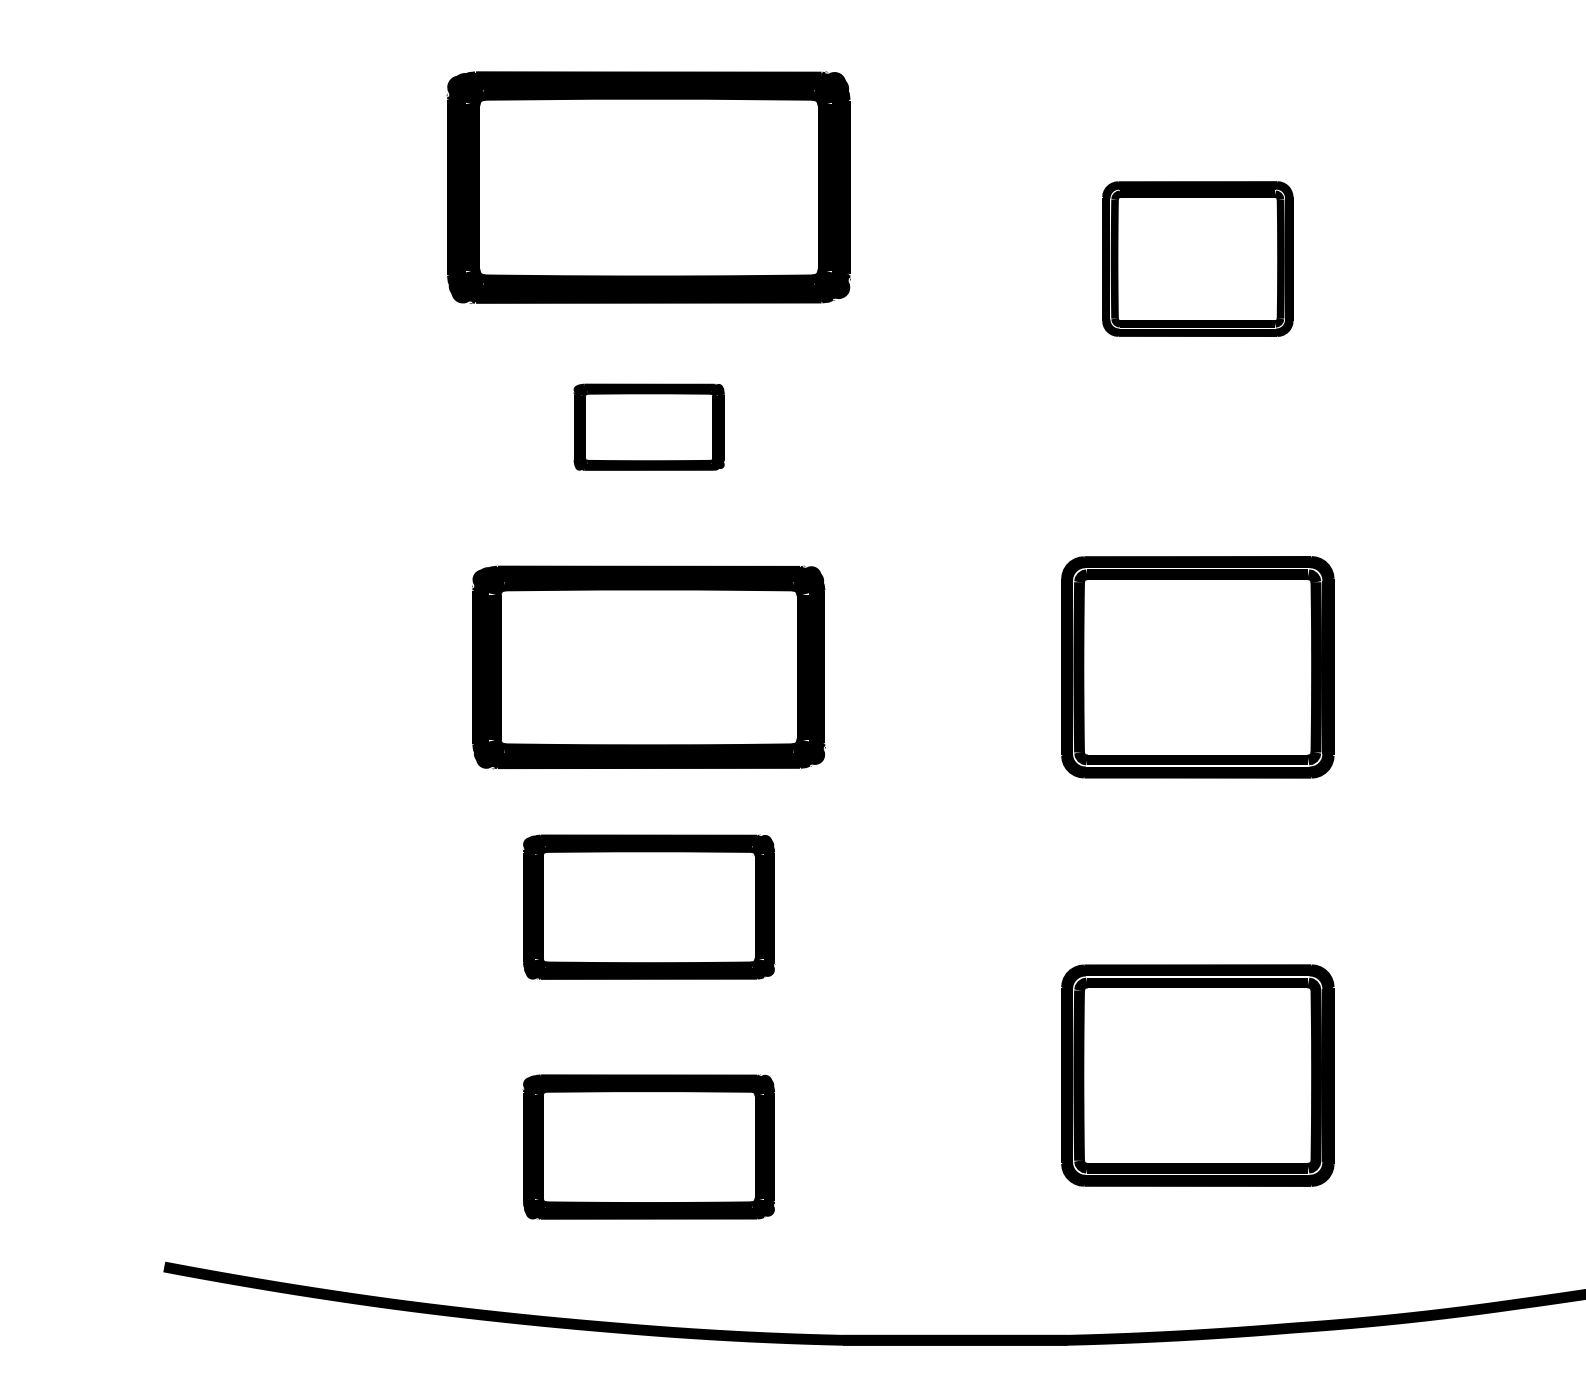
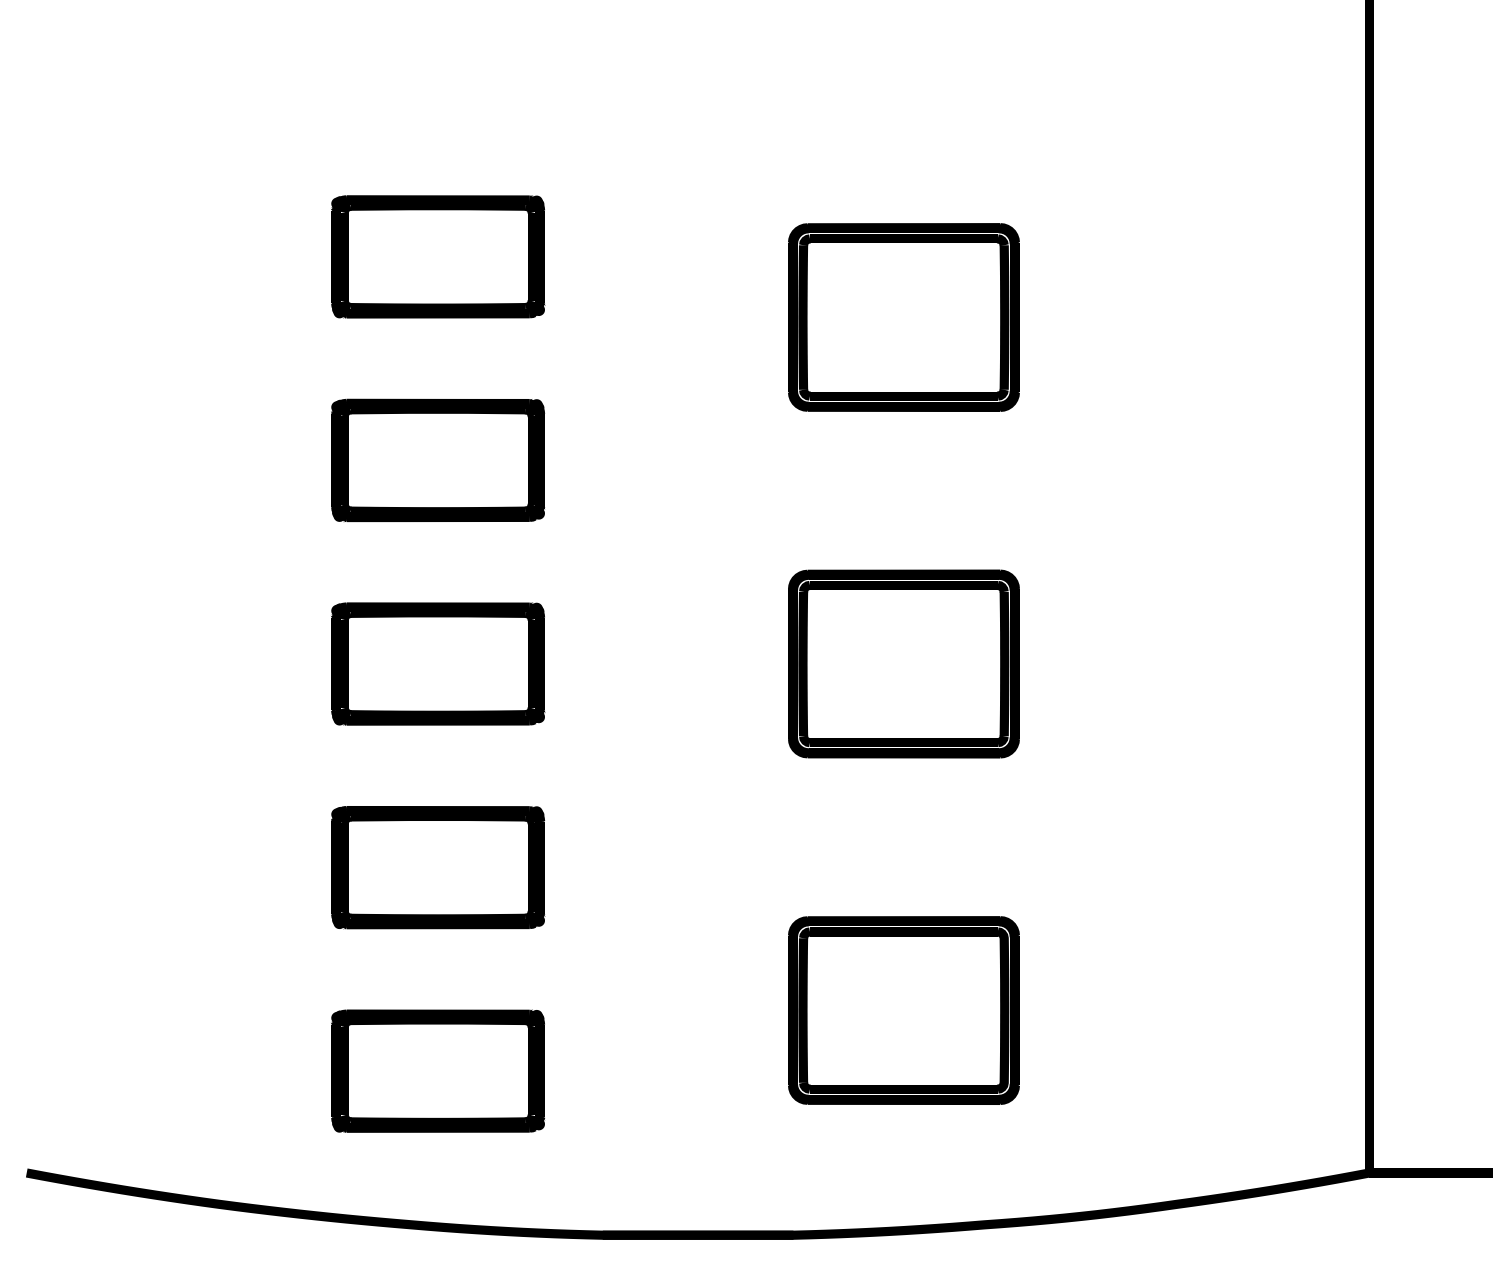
part: (649, 187) -> (438, 256), size x0.62
part: (1197, 259) -> (903, 317), size x1.43
part: (649, 426) -> (438, 459), size x1.67
part: (649, 666) -> (438, 663), size x0.71

